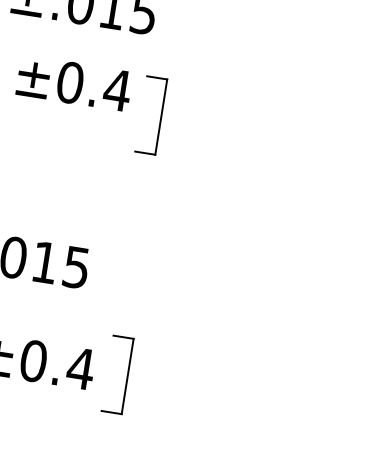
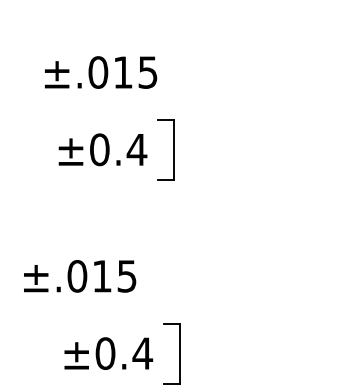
text: (73, 82) -> (102, 149), moved

